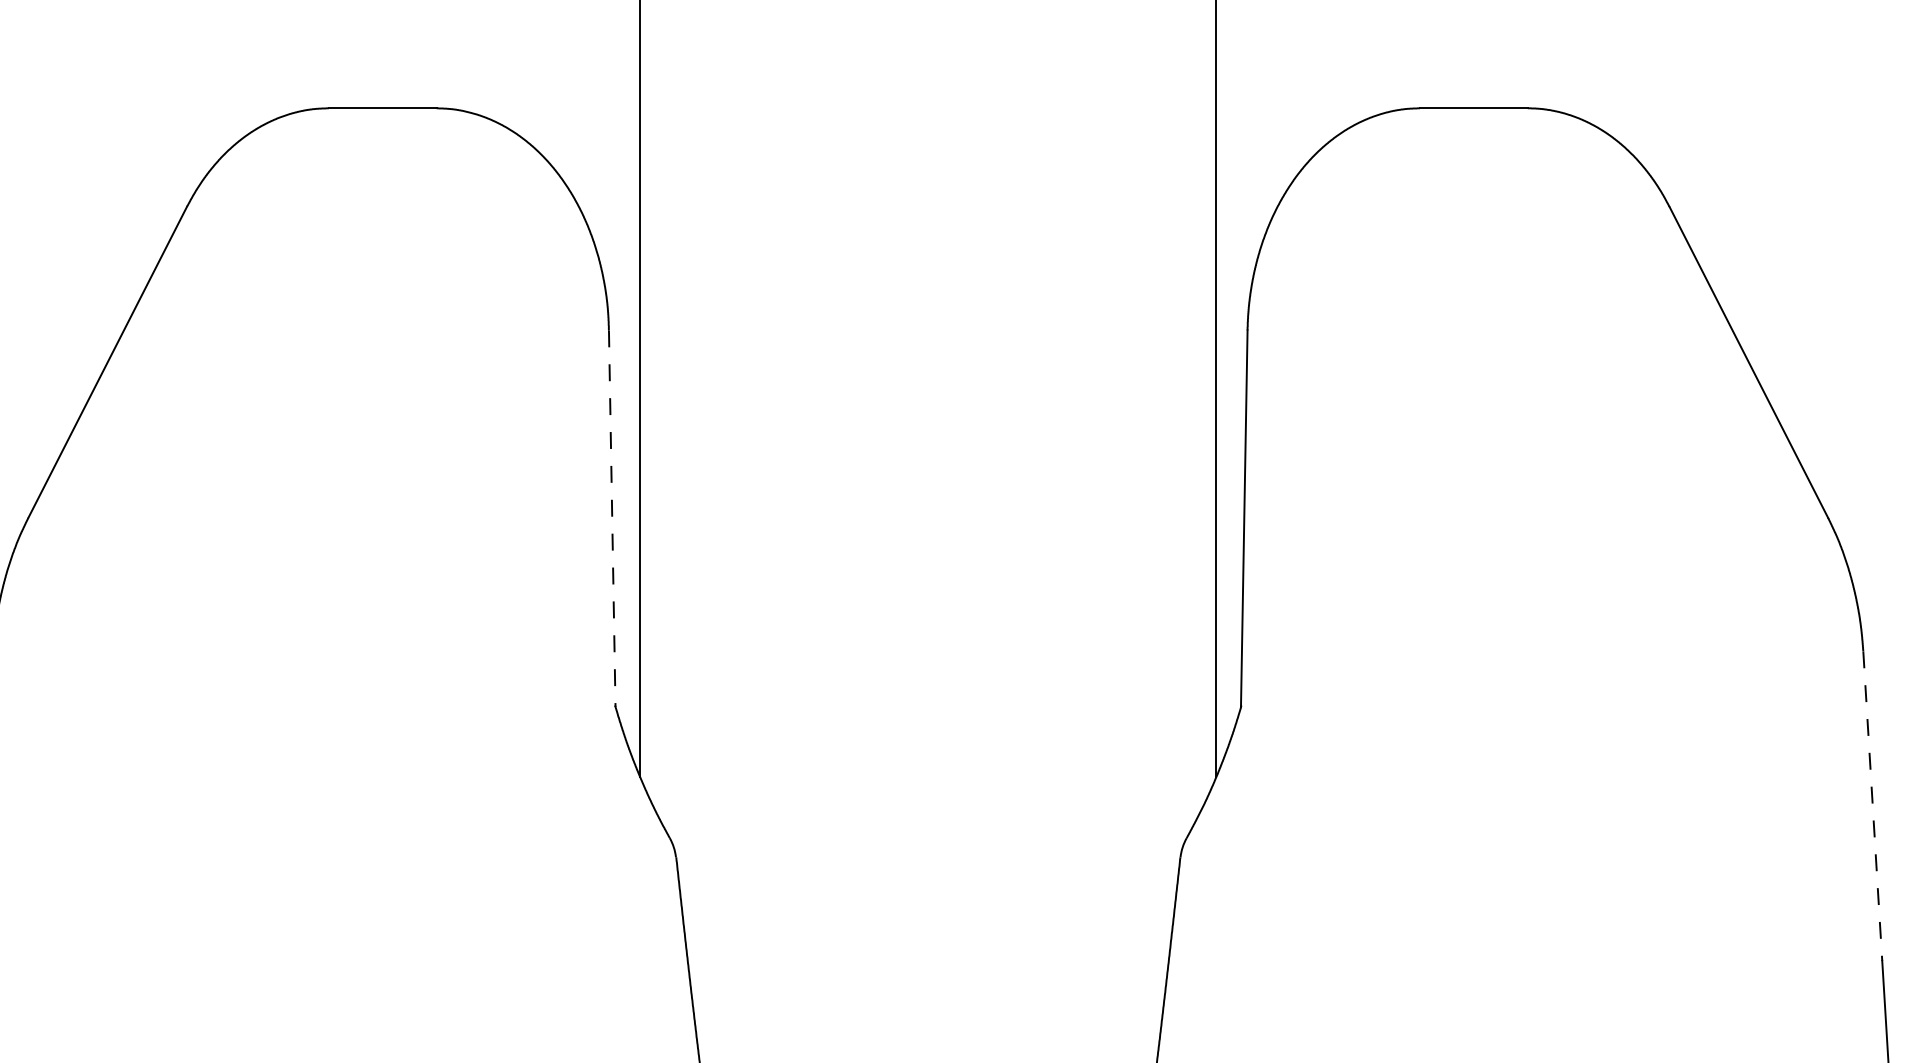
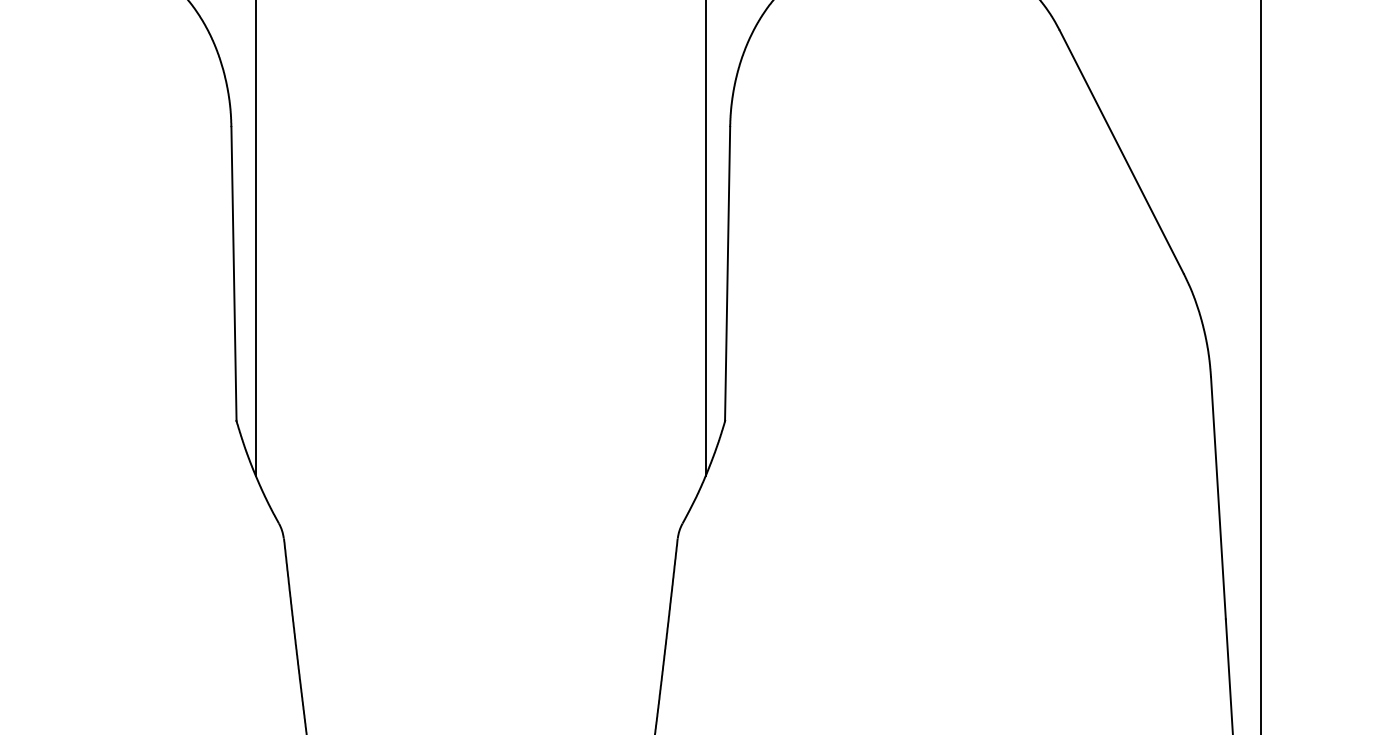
line: (612, 519) -> (234, 274), dashed -> solid
line: (1872, 806) -> (1218, 498), dashed -> solid

